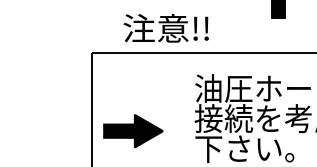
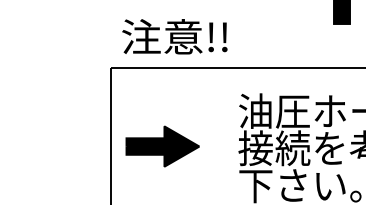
text: (165, 28) -> (173, 36), moved
part: (133, 131) -> (162, 146), moved

